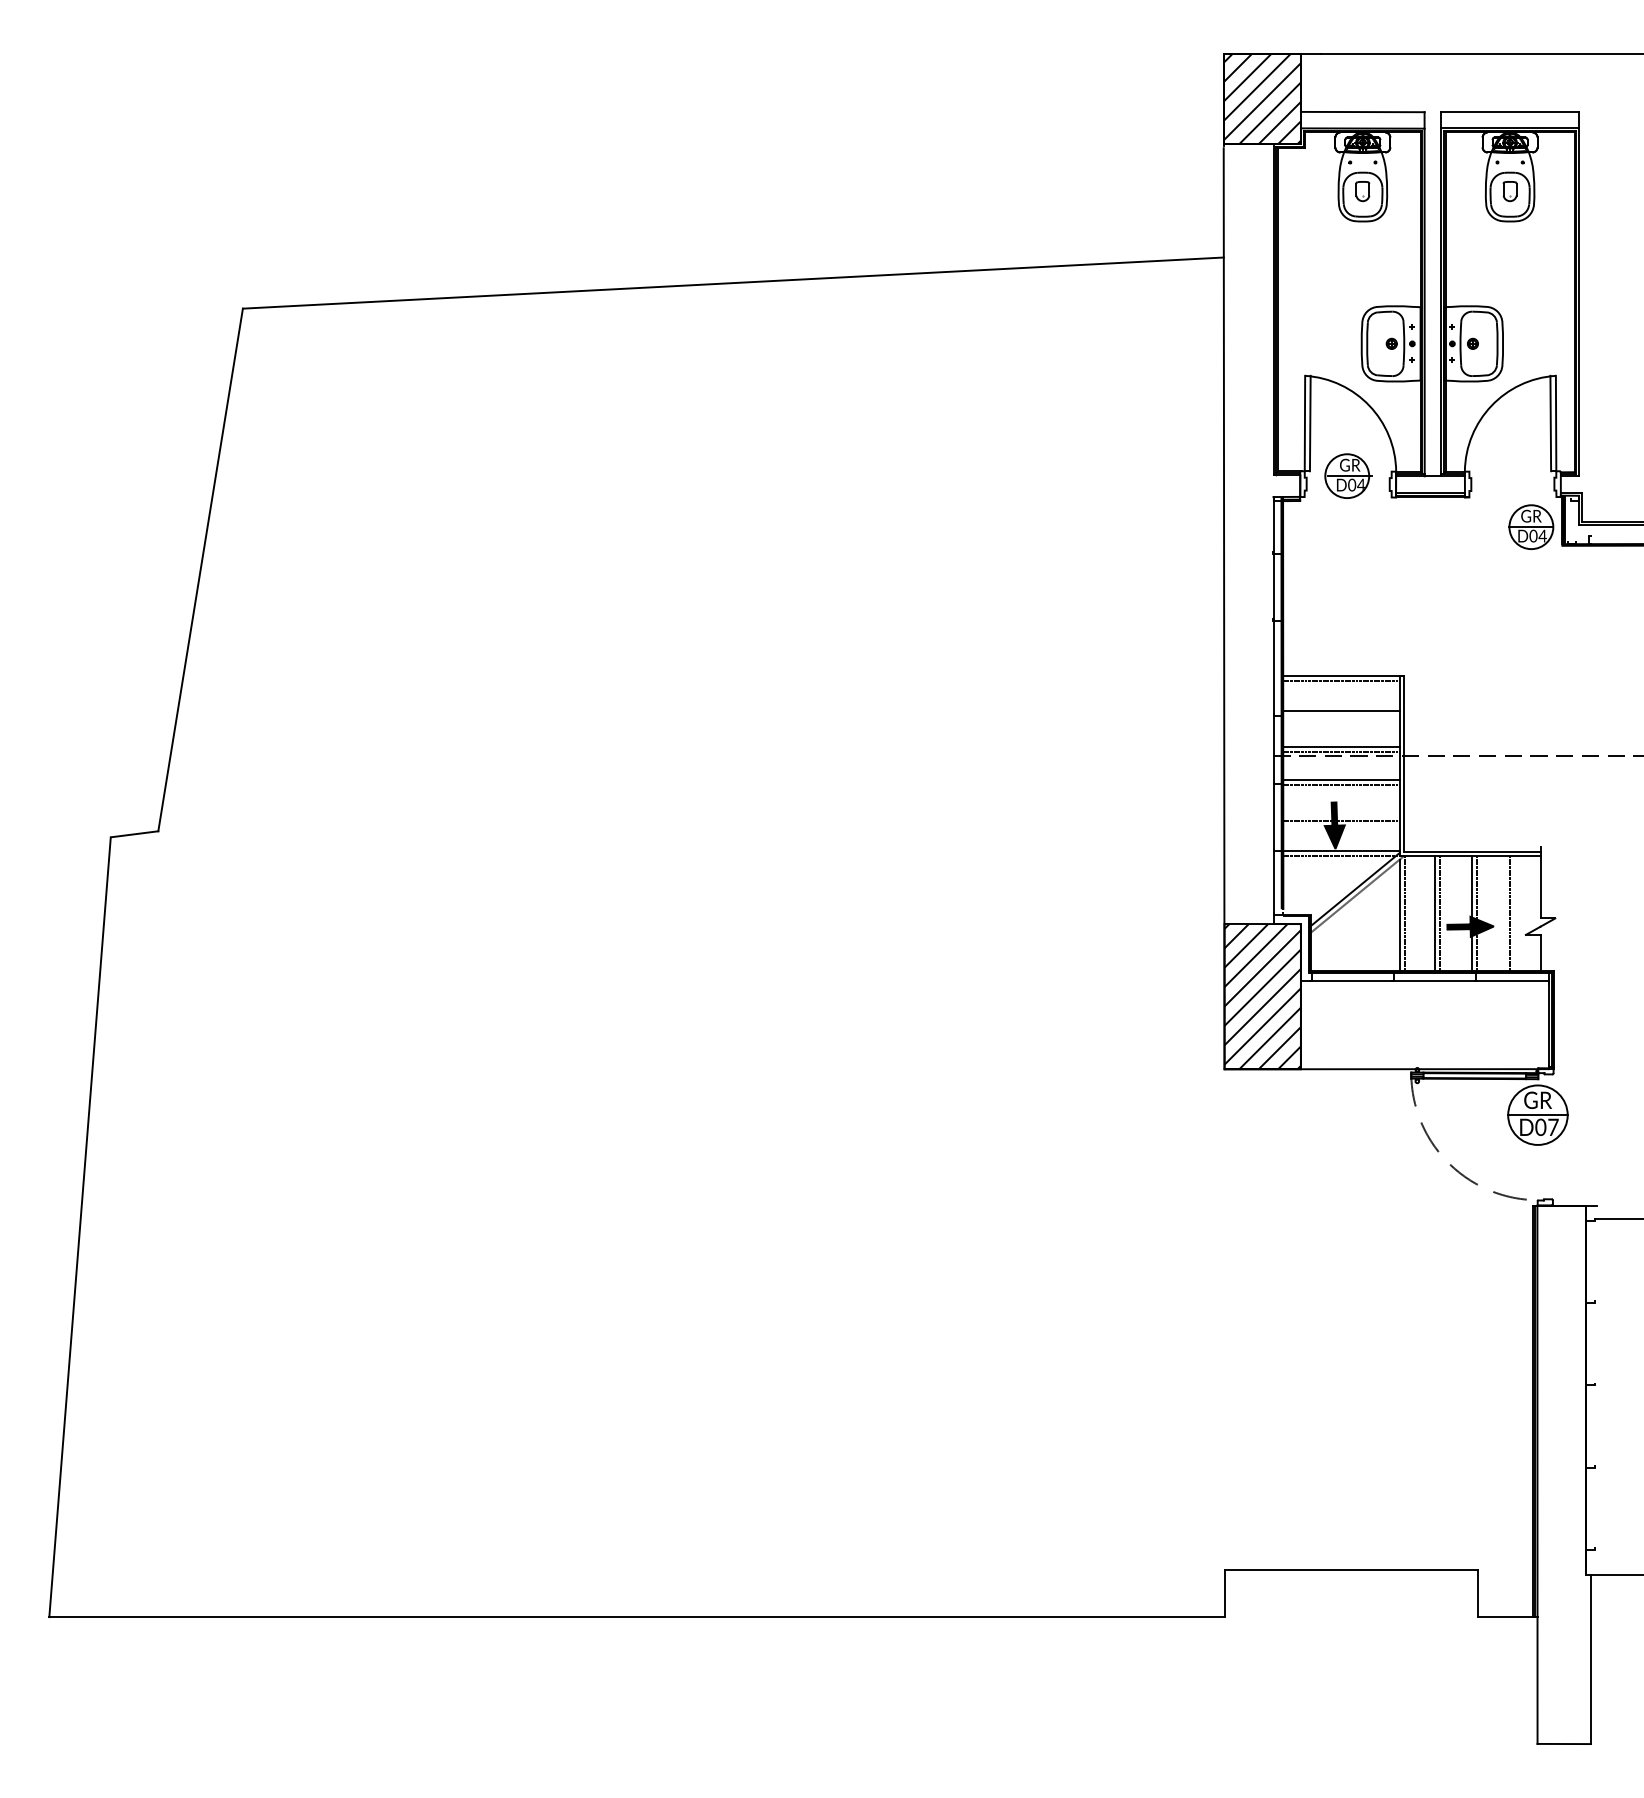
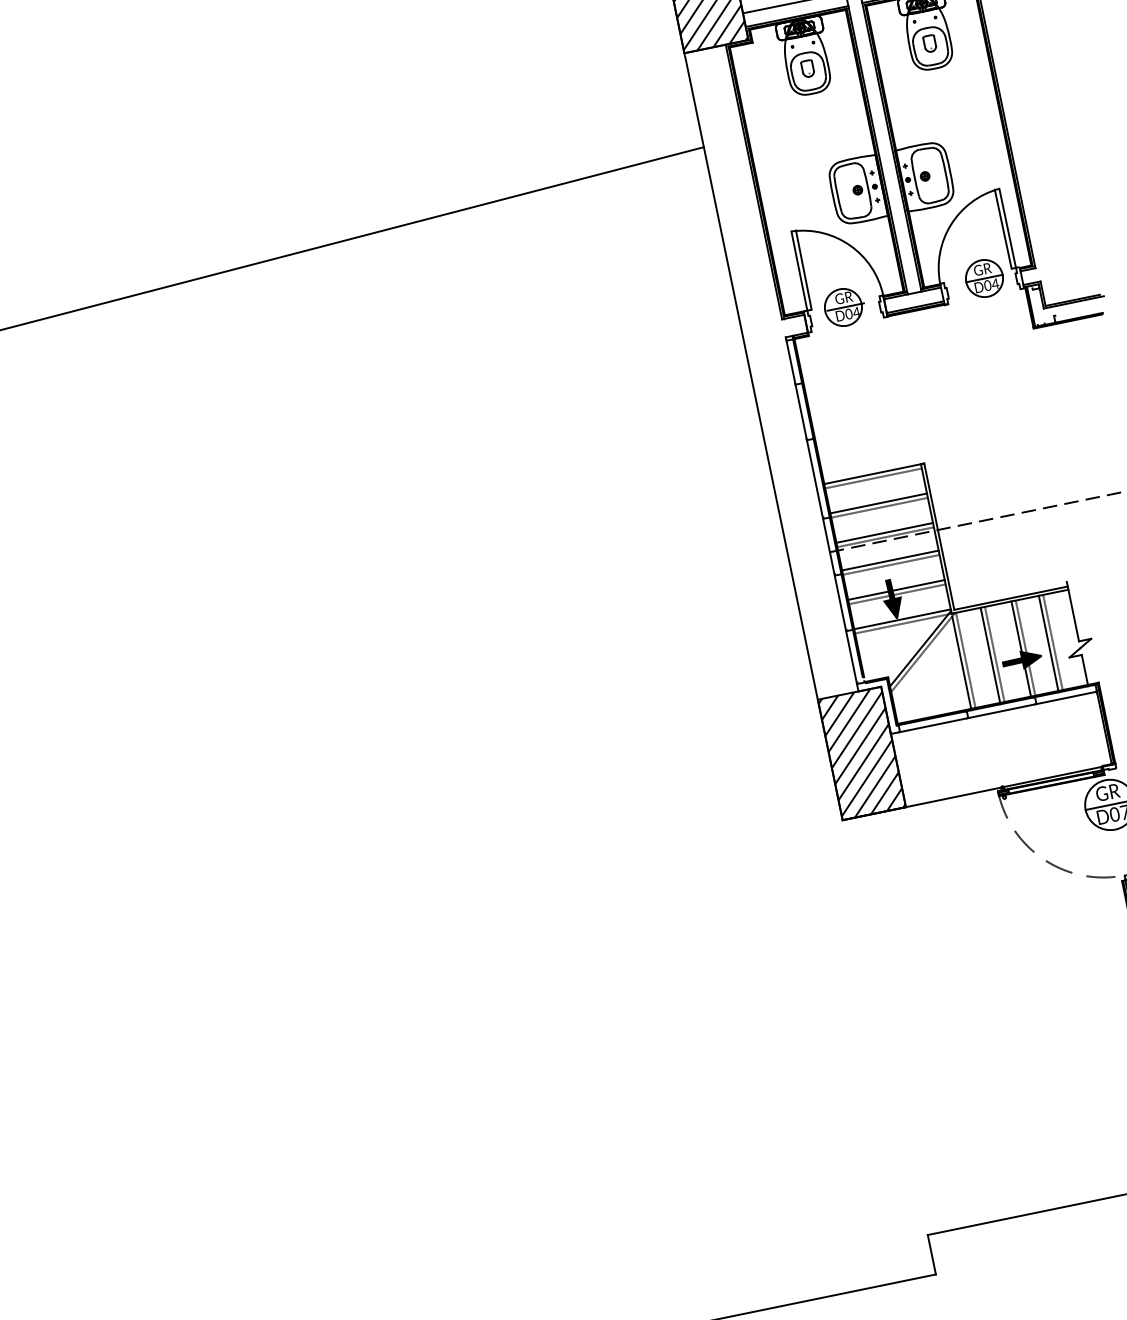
part: (1531, 526) -> (984, 277), moved
line: (1341, 716) -> (879, 507), added
line: (1341, 815) -> (896, 589), added
line: (1504, 914) -> (1048, 644), added

